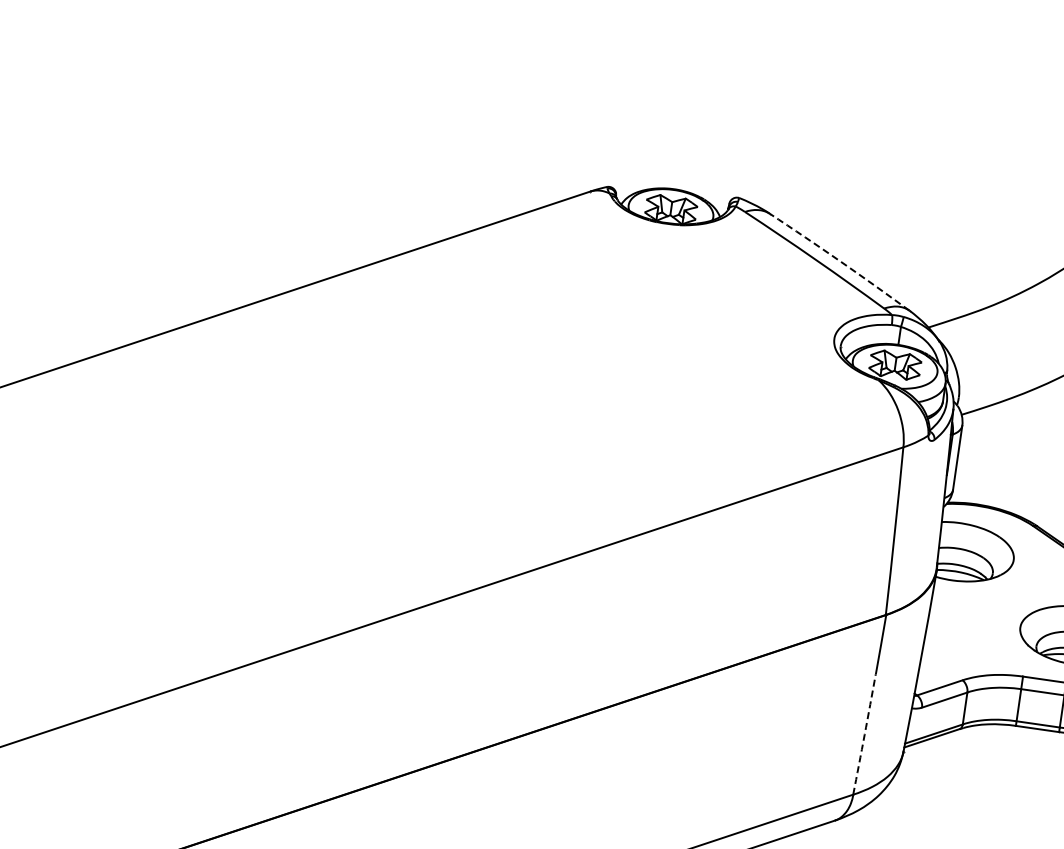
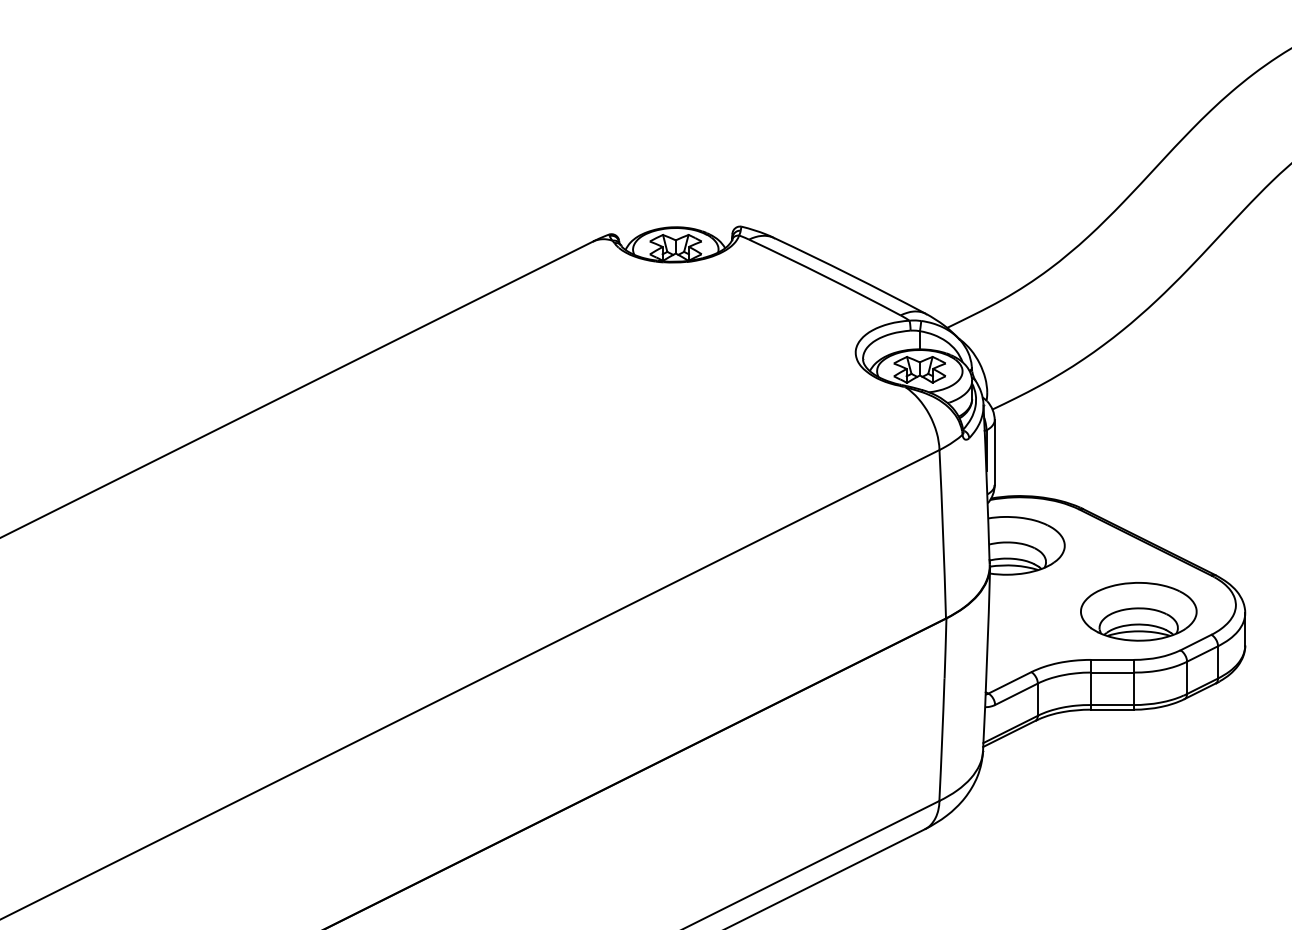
arc: (840, 260) -> (850, 274), dashed -> solid
arc: (865, 734) -> (942, 739), dashed -> solid

